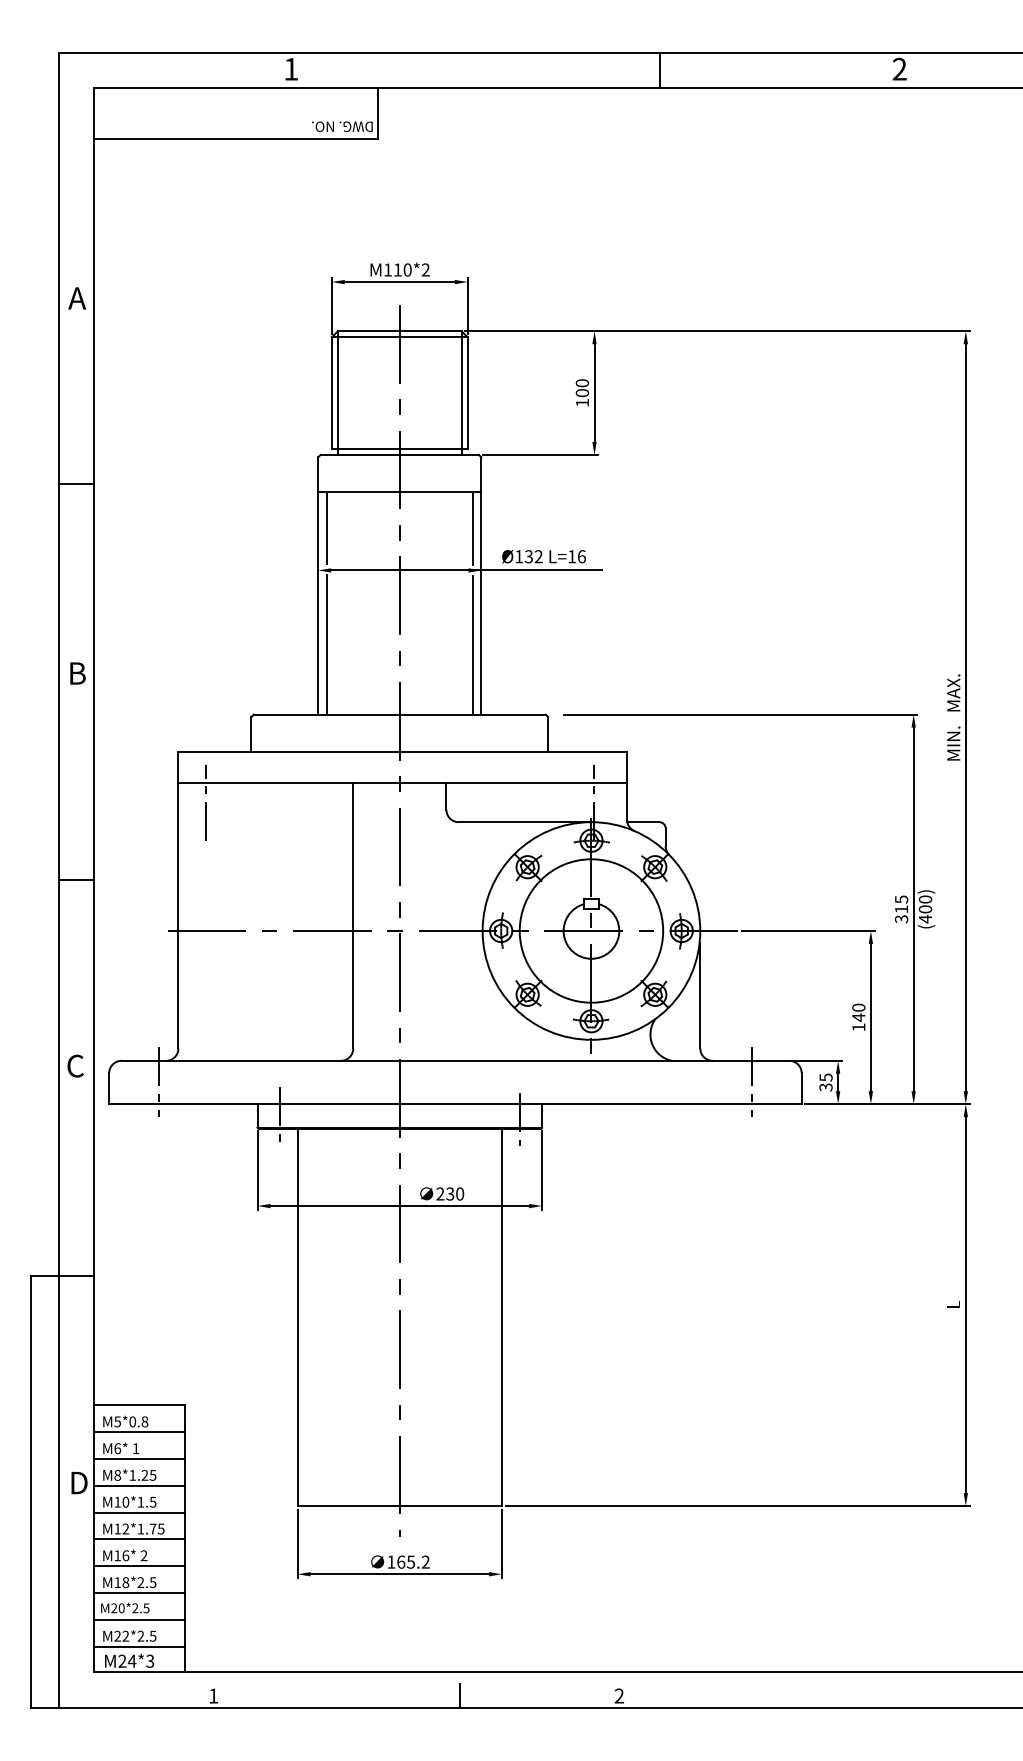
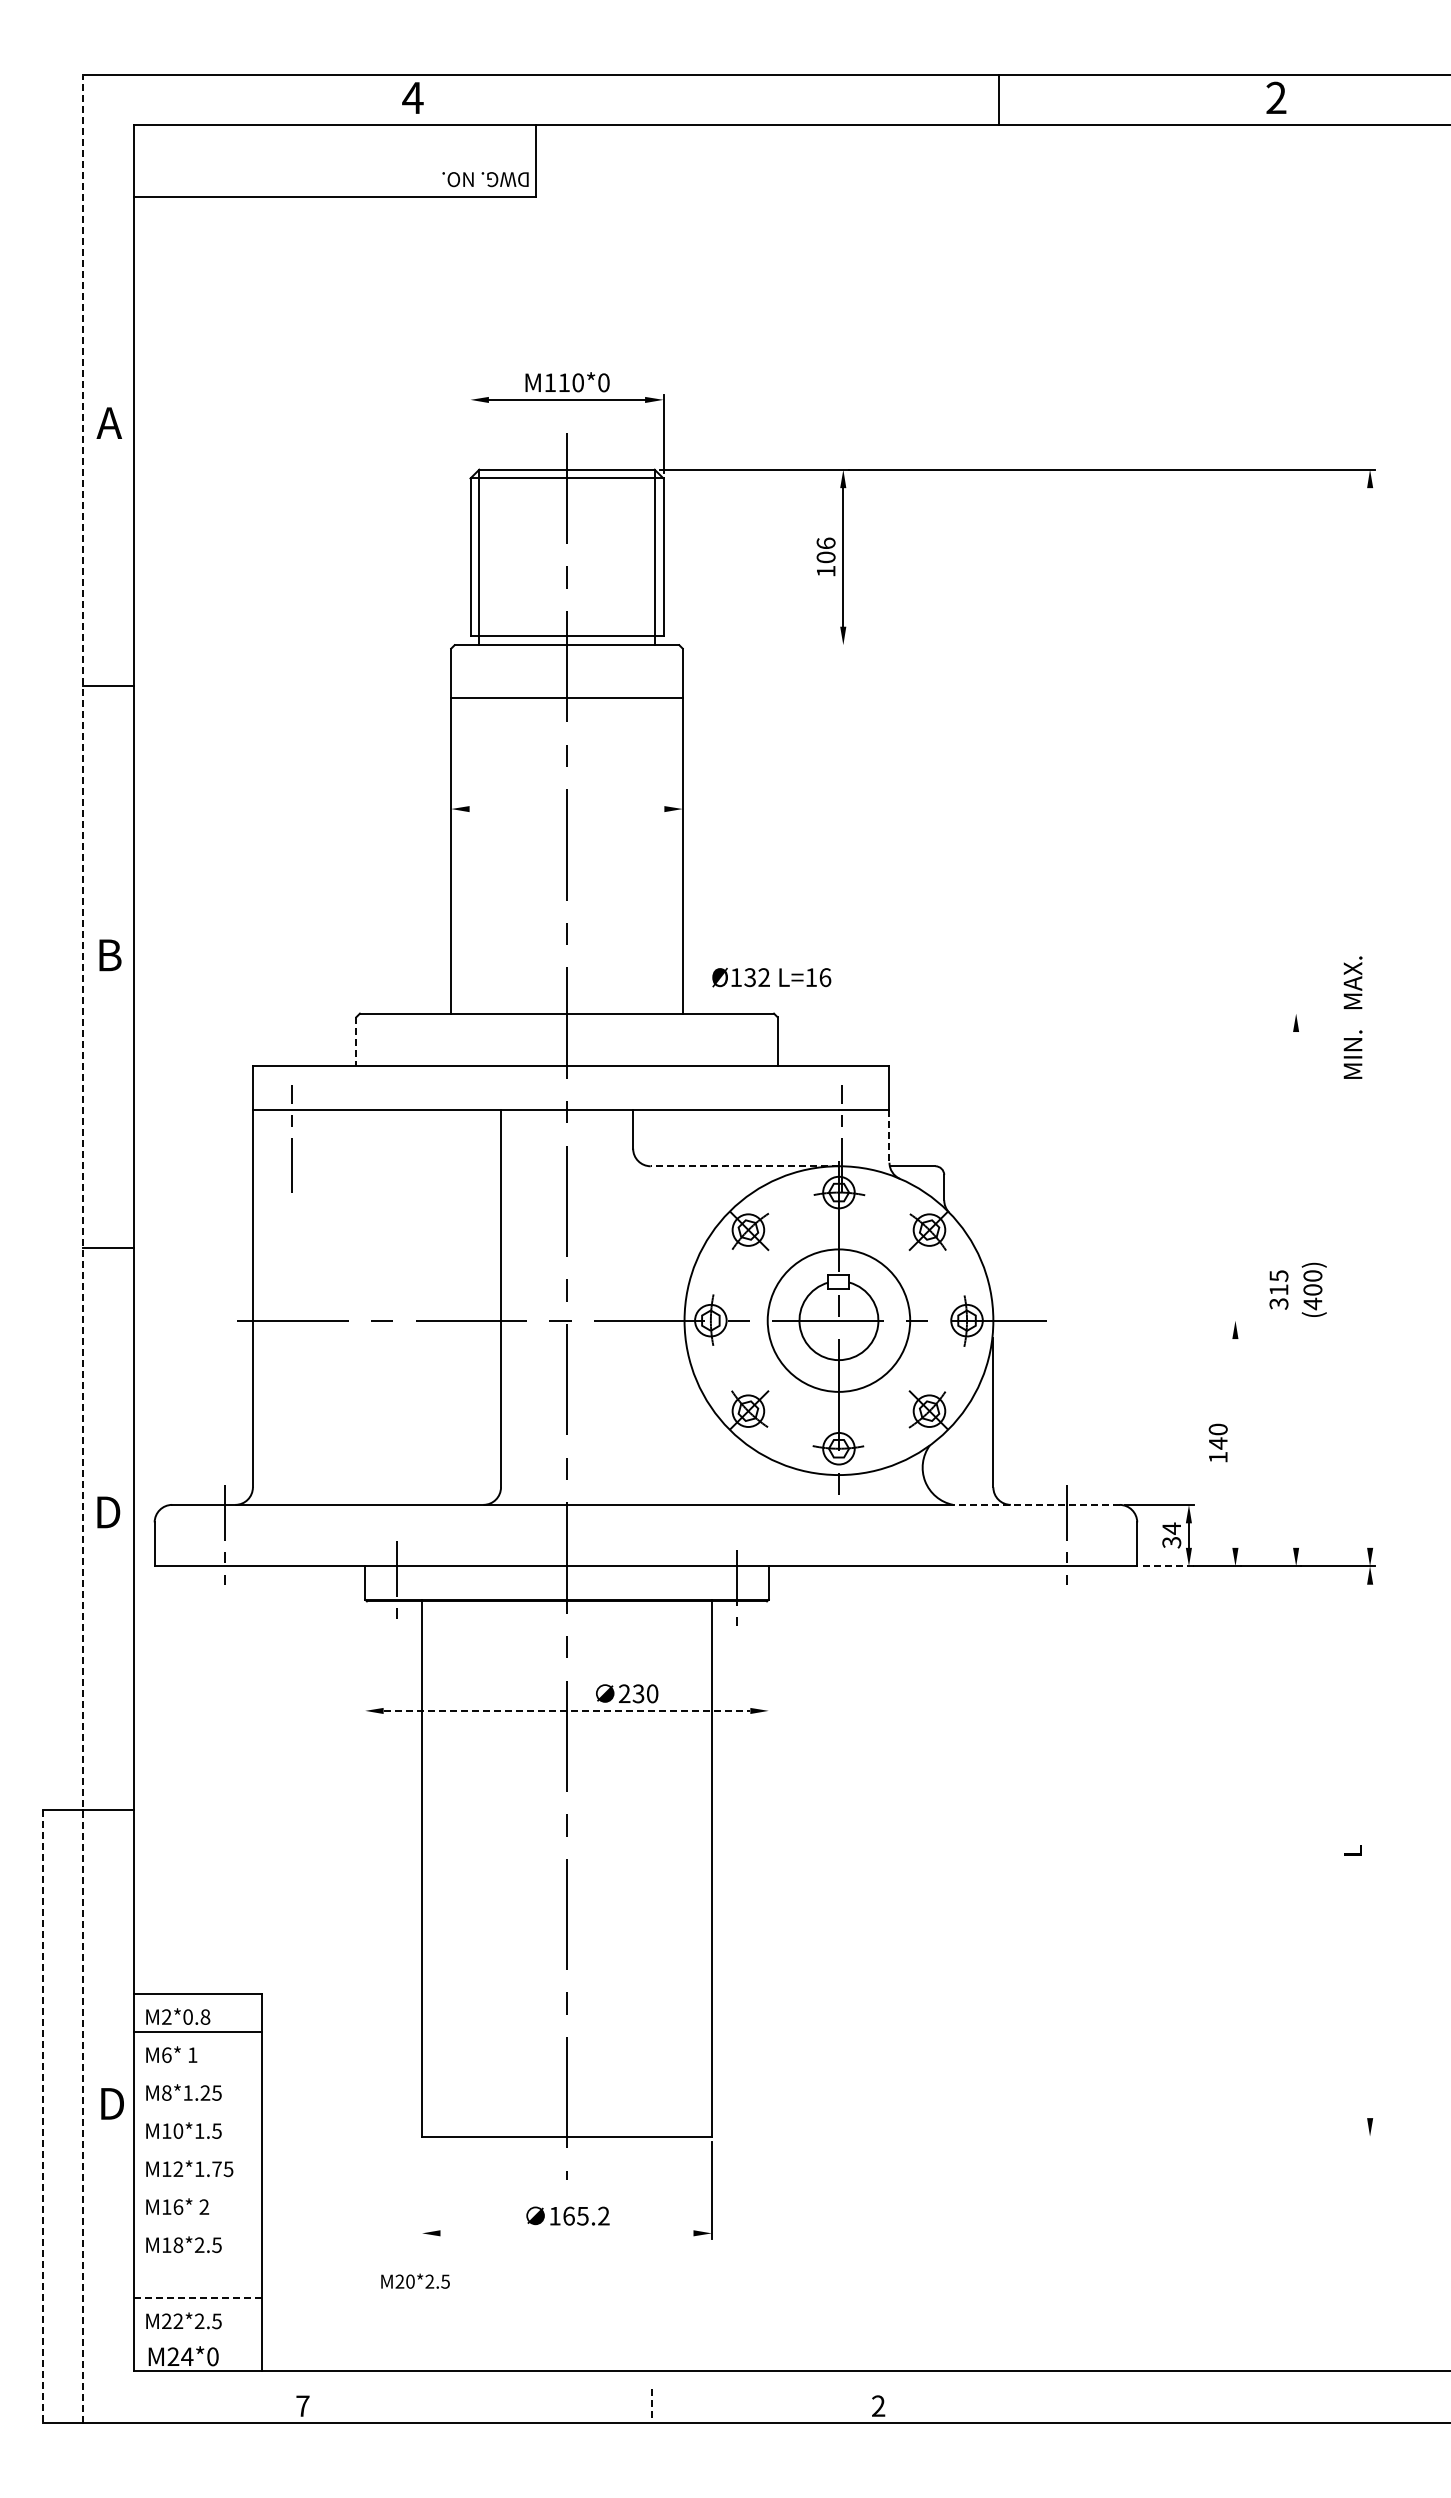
text: (290, 68) -> (412, 97), 1 -> 4
line: (660, 70) -> (998, 99), moved
text: (425, 269) -> (603, 382), M110*2 -> M110*0
line: (331, 305) -> (470, 433), removed
text: (581, 383) -> (825, 543), 100 -> 106
line: (540, 455) -> (766, 645), removed
line: (326, 527) -> (463, 748), removed
line: (472, 528) -> (670, 749), removed
text: (543, 556) -> (771, 977), moved
line: (466, 570) -> (661, 809), removed
line: (326, 644) -> (463, 914), removed
line: (472, 644) -> (670, 914), removed
line: (740, 714) -> (1050, 1013), removed
line: (966, 717) -> (1370, 1017), removed
line: (251, 734) -> (356, 1041), solid -> dashed
line: (627, 801) -> (889, 1136), solid -> dashed
line: (524, 822) -> (744, 1166), solid -> dashed
line: (58, 880) -> (82, 1249), solid -> dashed
line: (913, 909) -> (1296, 1289), removed
circle: (591, 930) -> (838, 1320), size x0.7
line: (807, 930) -> (1145, 1320), removed
line: (870, 1017) -> (1235, 1443), removed
line: (729, 1060) -> (1035, 1504), solid -> dashed
text: (75, 1066) -> (107, 1512), C -> D
text: (825, 1077) -> (1171, 1528), 35 -> 34
line: (823, 1104) -> (1168, 1566), solid -> dashed
line: (257, 1170) -> (365, 1660), removed
line: (541, 1170) -> (768, 1660), removed
line: (400, 1205) -> (567, 1710), solid -> dashed
line: (966, 1305) -> (1370, 1851), removed
text: (117, 1421) -> (166, 2016), M5*0.8 -> M2*0.8
line: (139, 1458) -> (197, 2069), removed
line: (139, 1485) -> (197, 2107), removed
line: (30, 1491) -> (43, 2116), solid -> dashed
line: (737, 1506) -> (1046, 2136), removed
line: (139, 1512) -> (197, 2145), removed
line: (139, 1539) -> (197, 2183), removed
line: (297, 1543) -> (422, 2189), removed
line: (139, 1565) -> (197, 2221), removed
line: (399, 1574) -> (566, 2233), removed
line: (139, 1592) -> (197, 2259), removed
text: (125, 1607) -> (415, 2280), moved
line: (139, 1619) -> (197, 2297), solid -> dashed
line: (139, 1646) -> (197, 2335), removed
text: (149, 1661) -> (212, 2356), M24*3 -> M24*0
text: (213, 1695) -> (302, 2405), 1 -> 7
line: (460, 1695) -> (652, 2405), solid -> dashed

